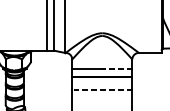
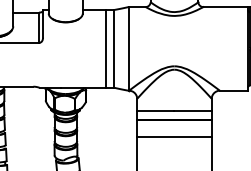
line: (117, 68) -> (193, 110), dashed -> solid
line: (101, 89) -> (173, 136), dashed -> solid

